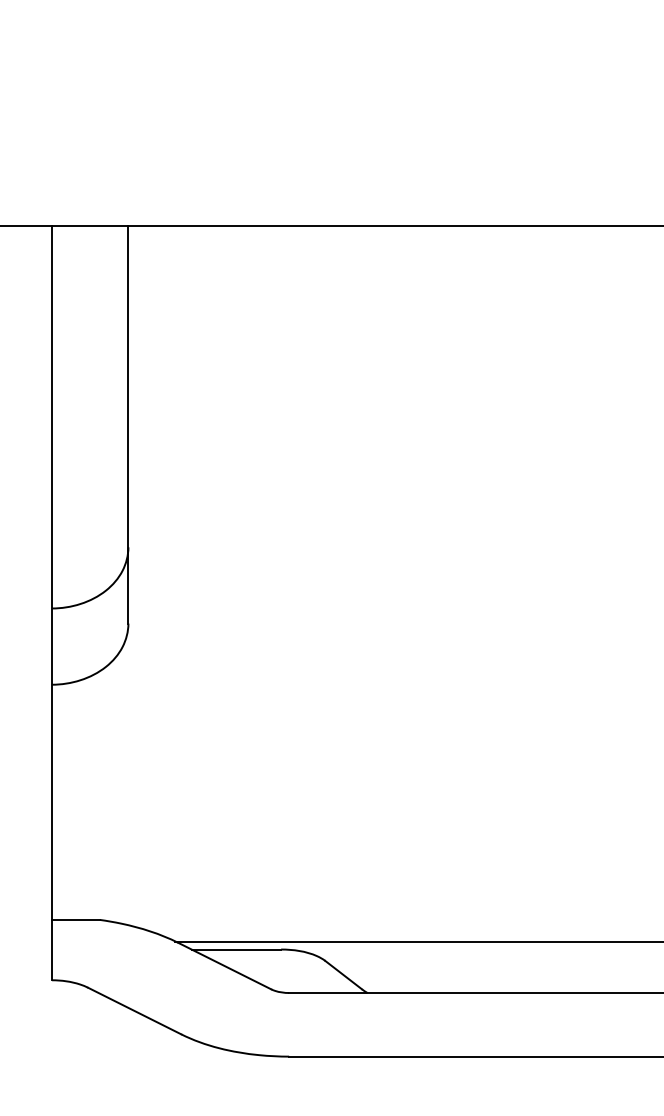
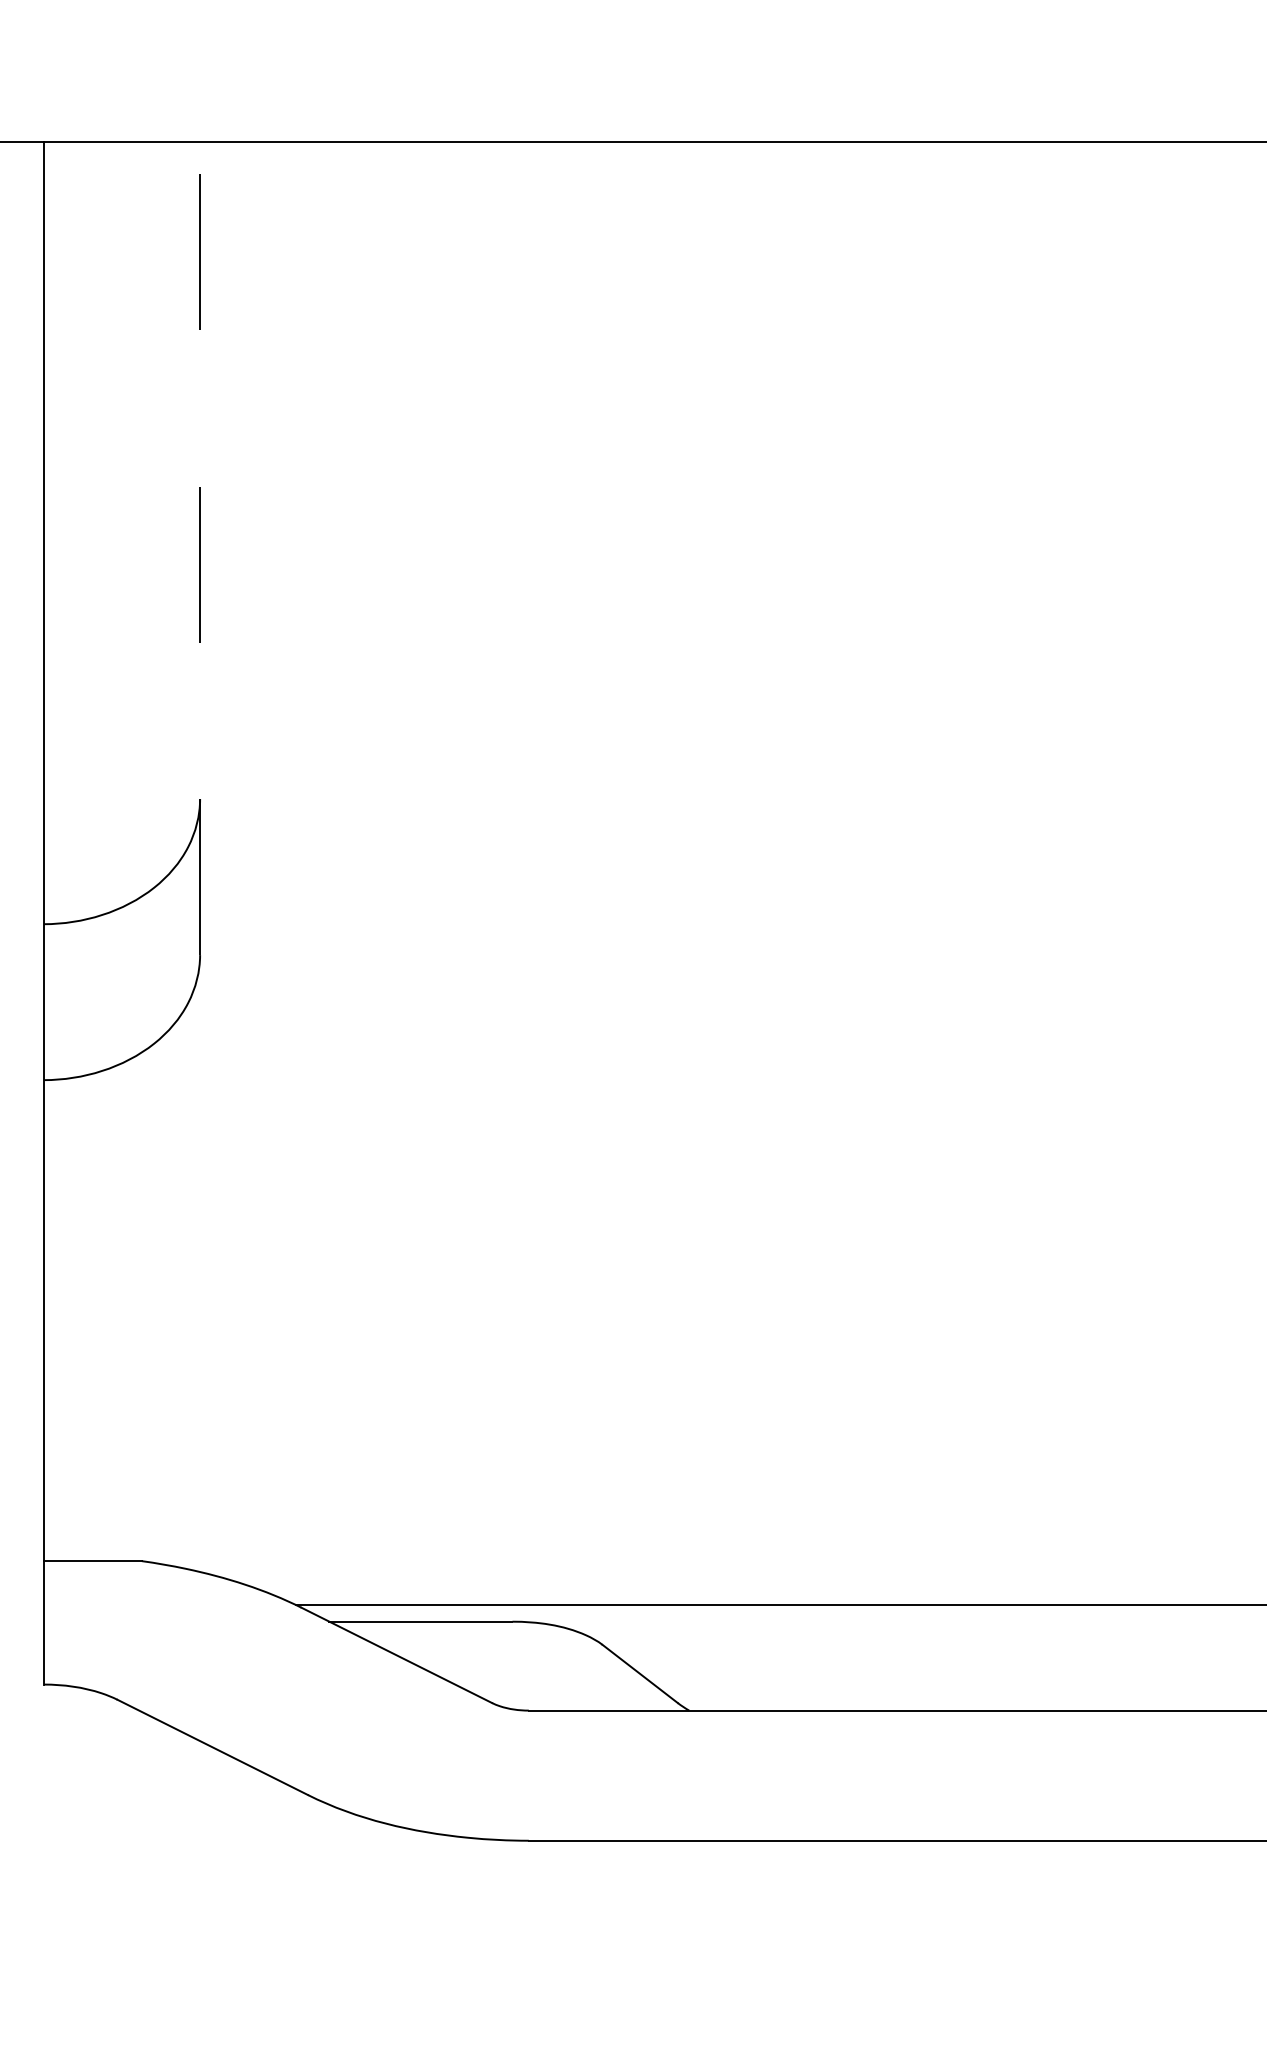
line: (128, 424) -> (200, 547), solid -> dashed

